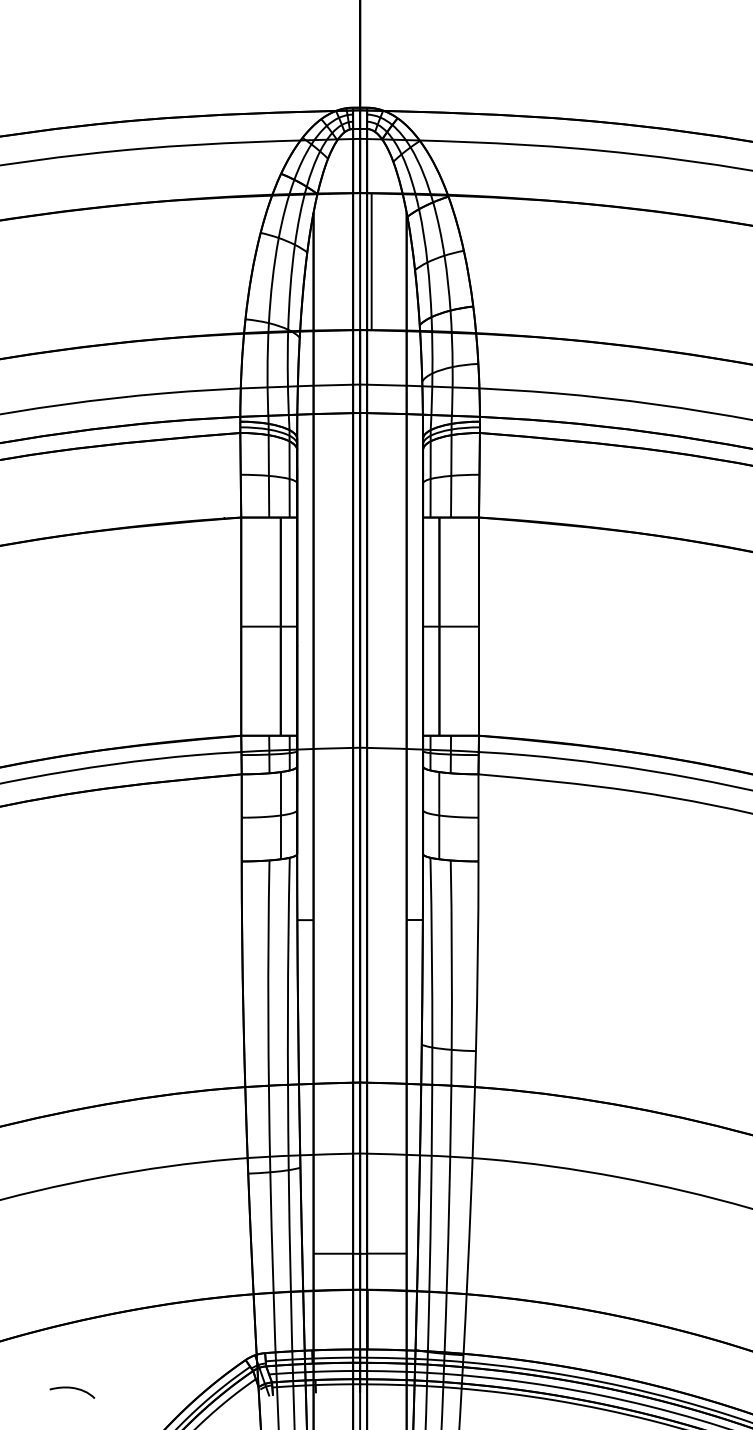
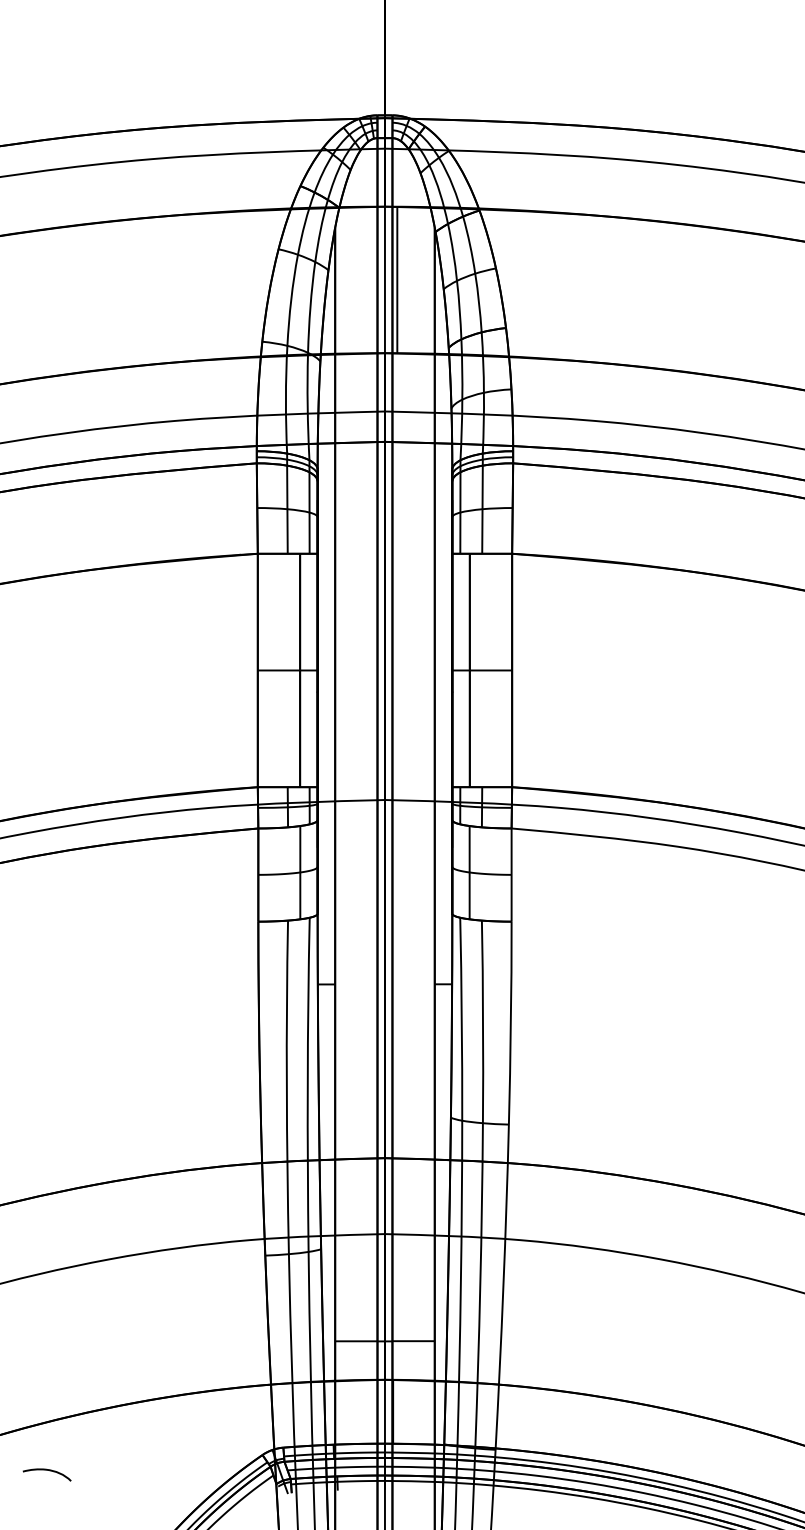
curve: (71, 1388) -> (46, 1470), moved

